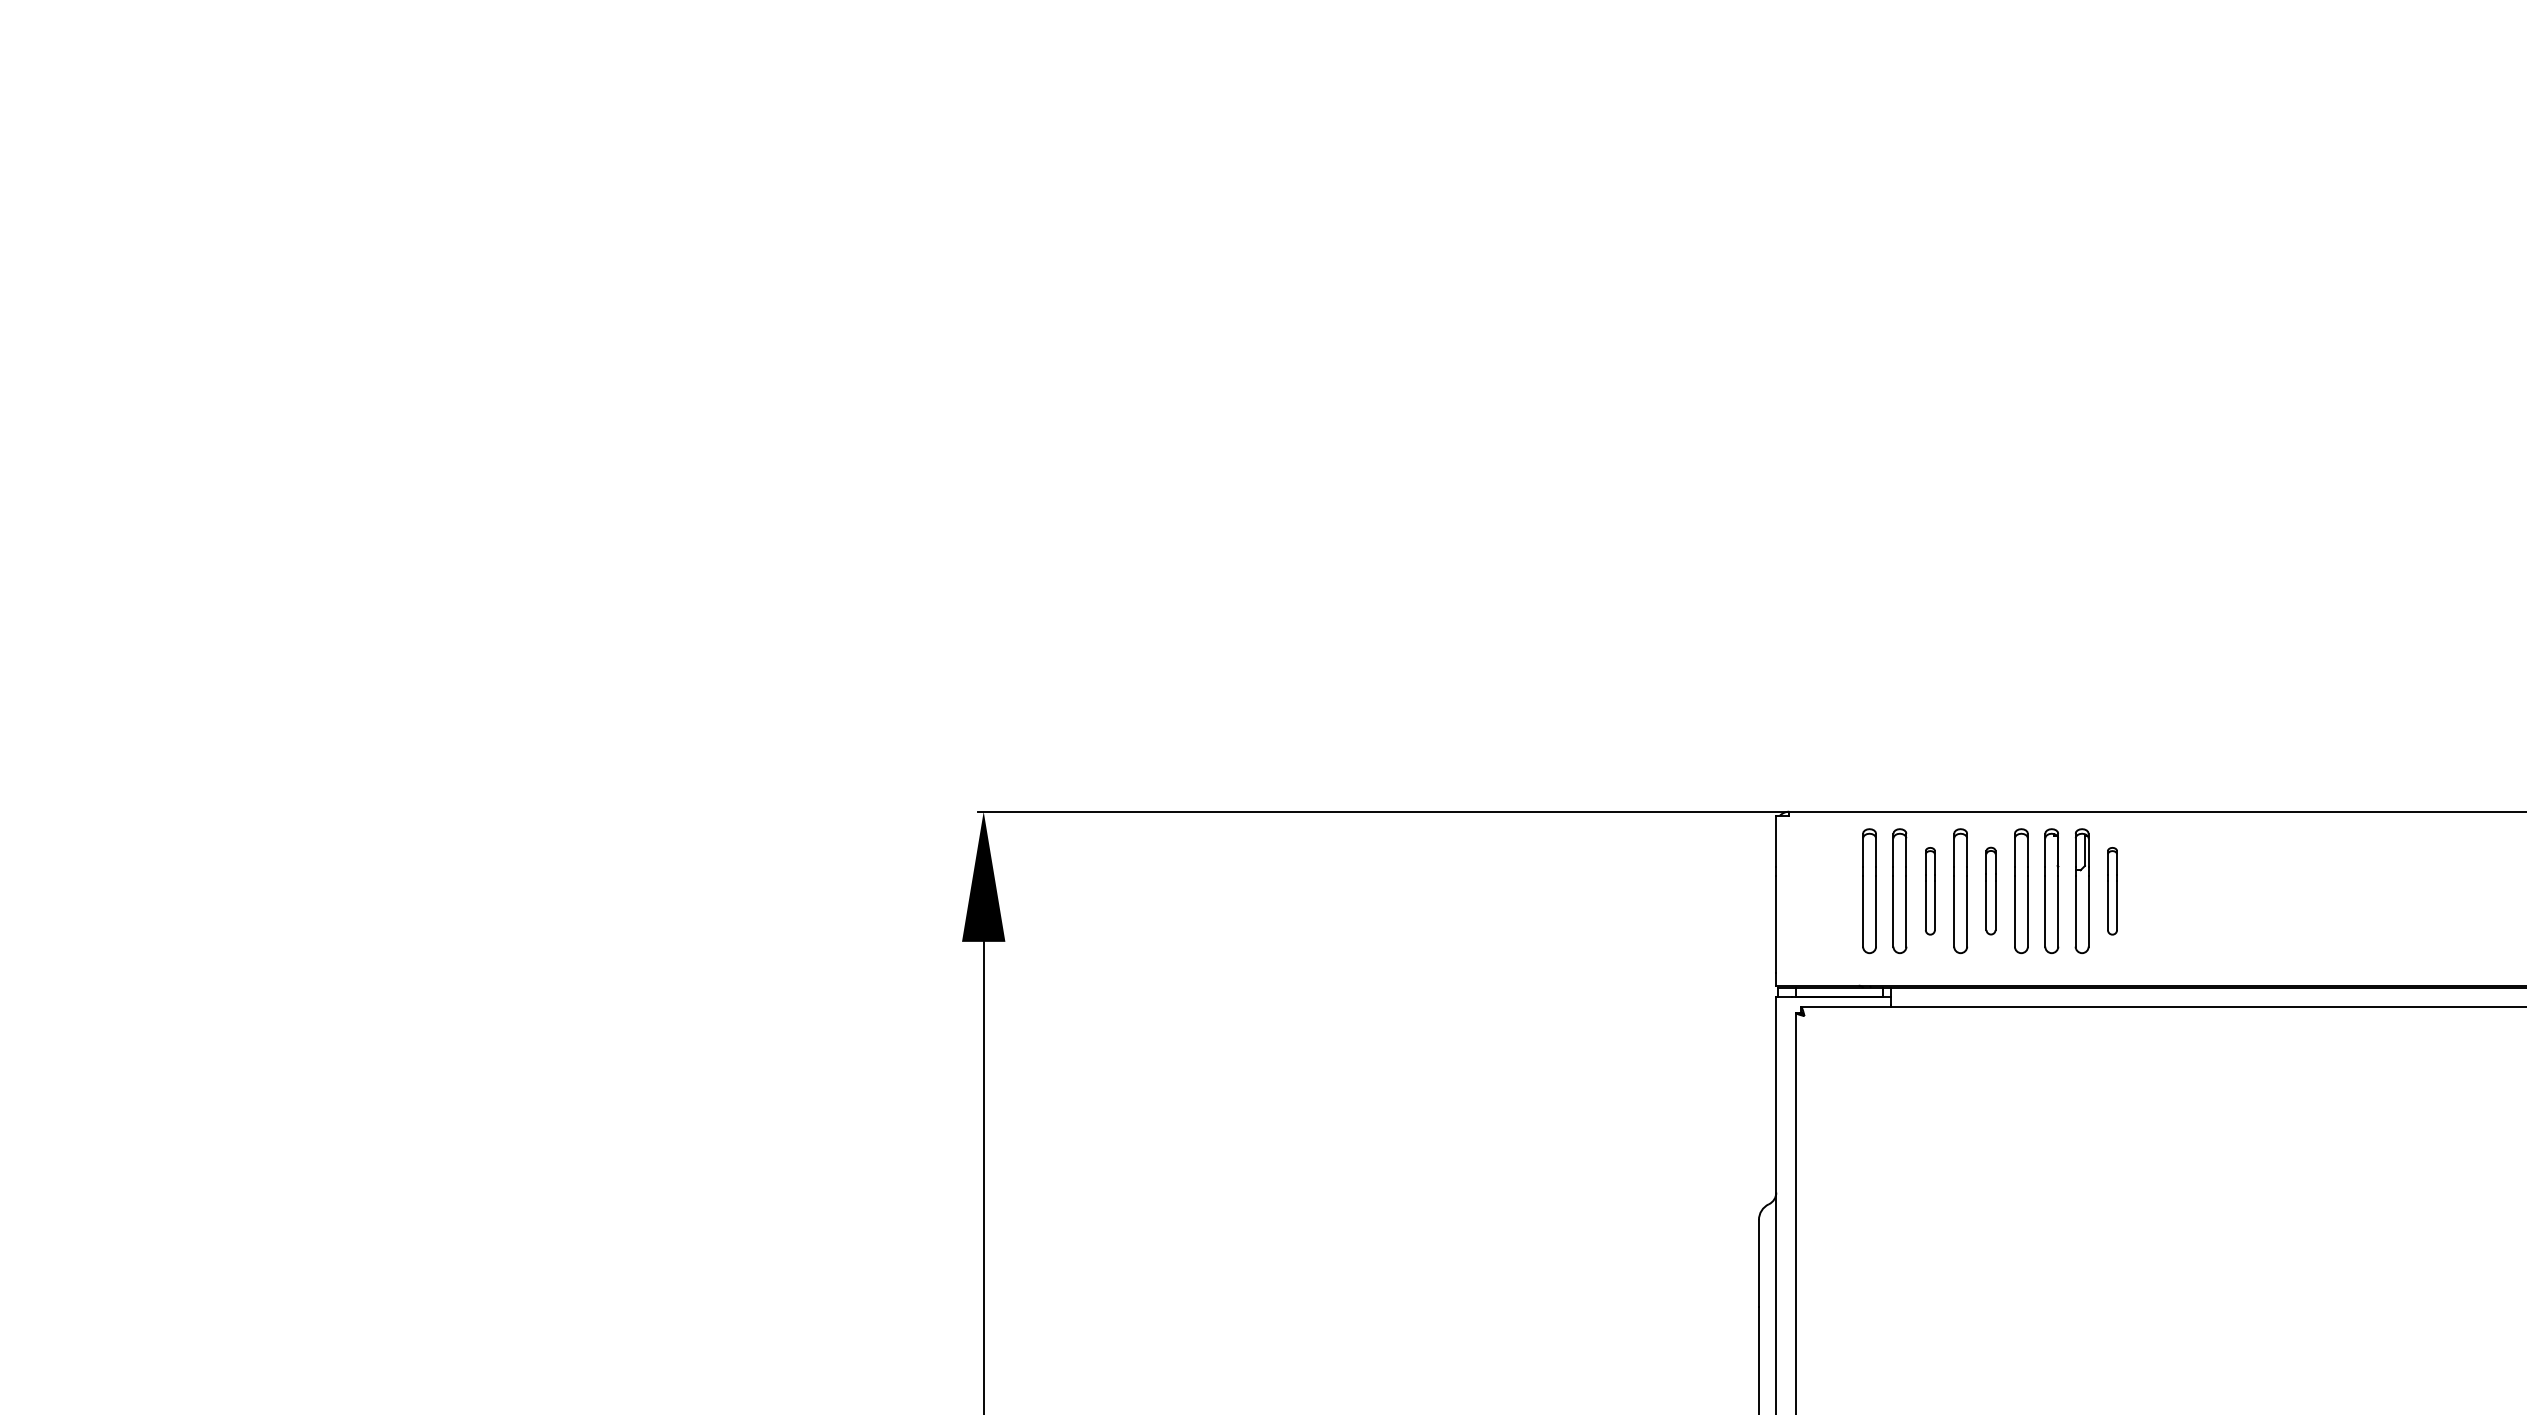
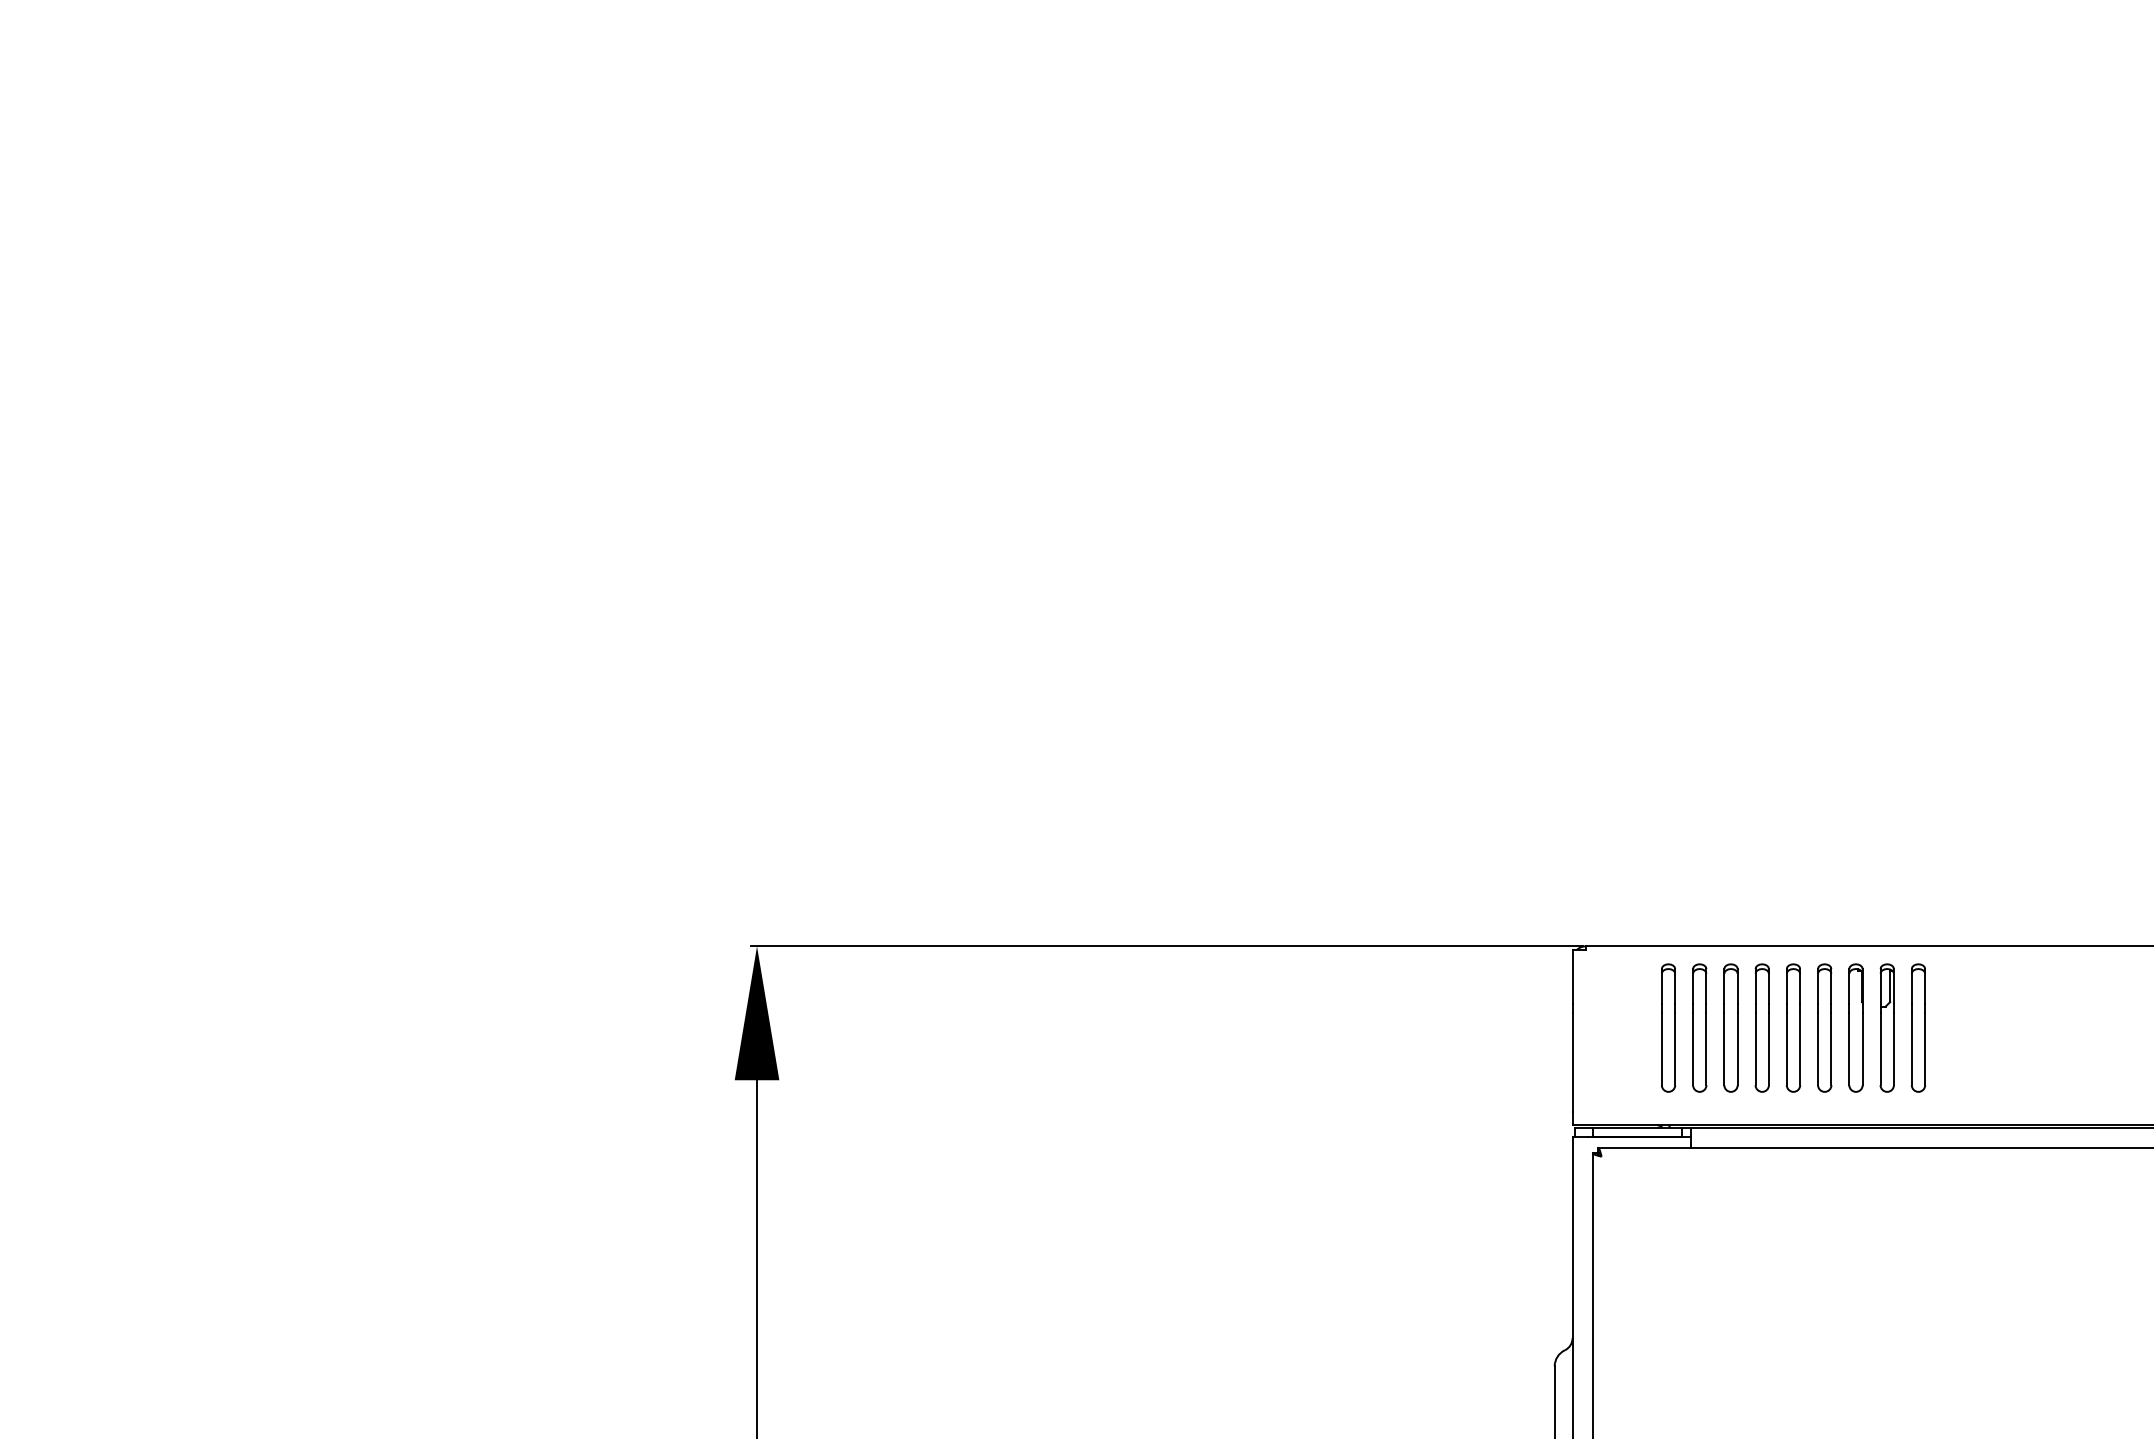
part: (1990, 890) -> (1792, 1027), size x1.43
part: (1930, 891) -> (1731, 1028), size x1.43
part: (2112, 891) -> (1918, 1028), size x1.43

